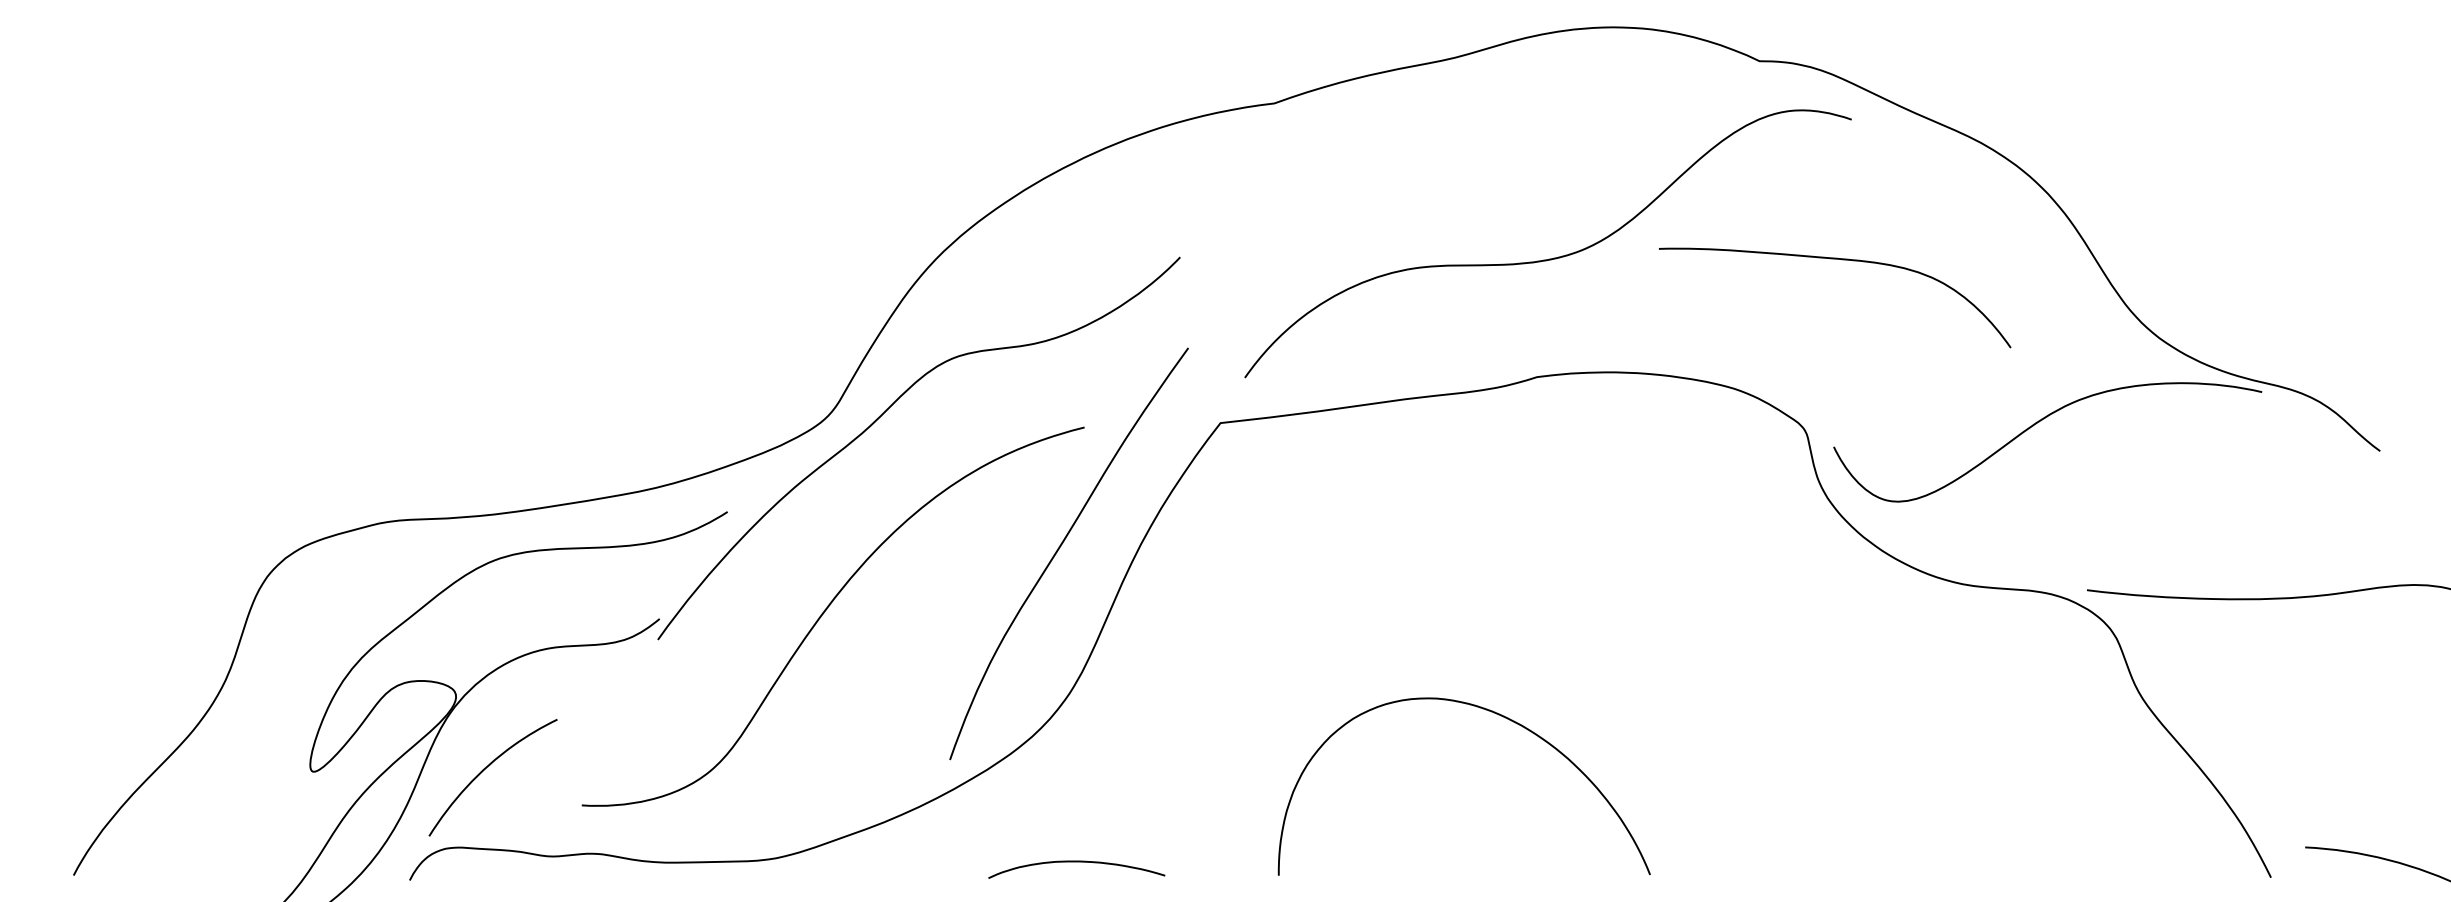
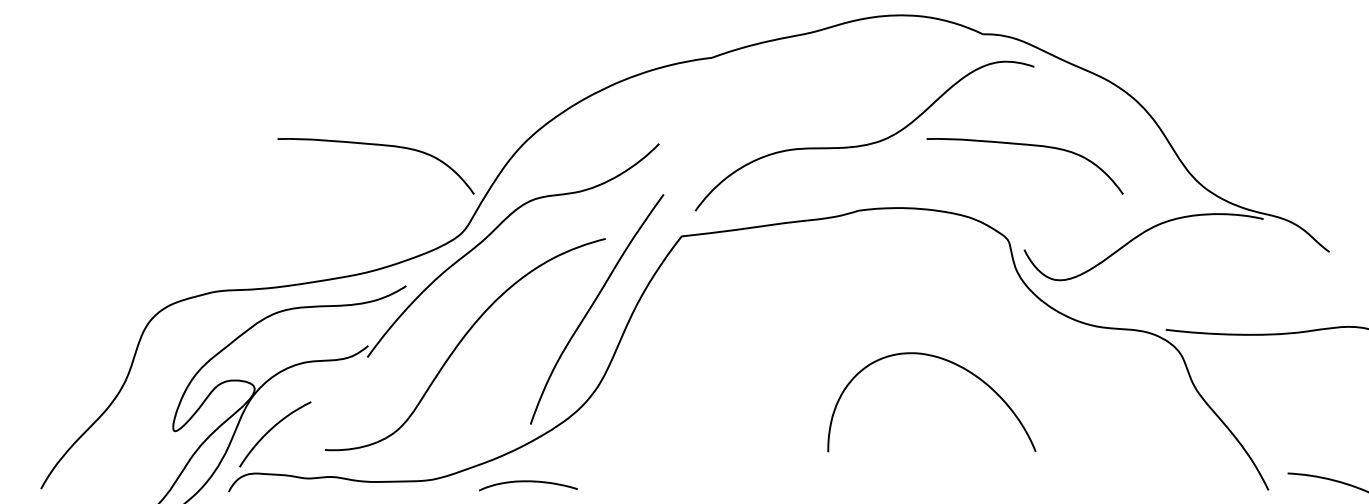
curve: (672, 260) -> (375, 145), added
curve: (1490, 713) -> (946, 361), moved
curve: (1076, 863) -> (528, 482), moved

